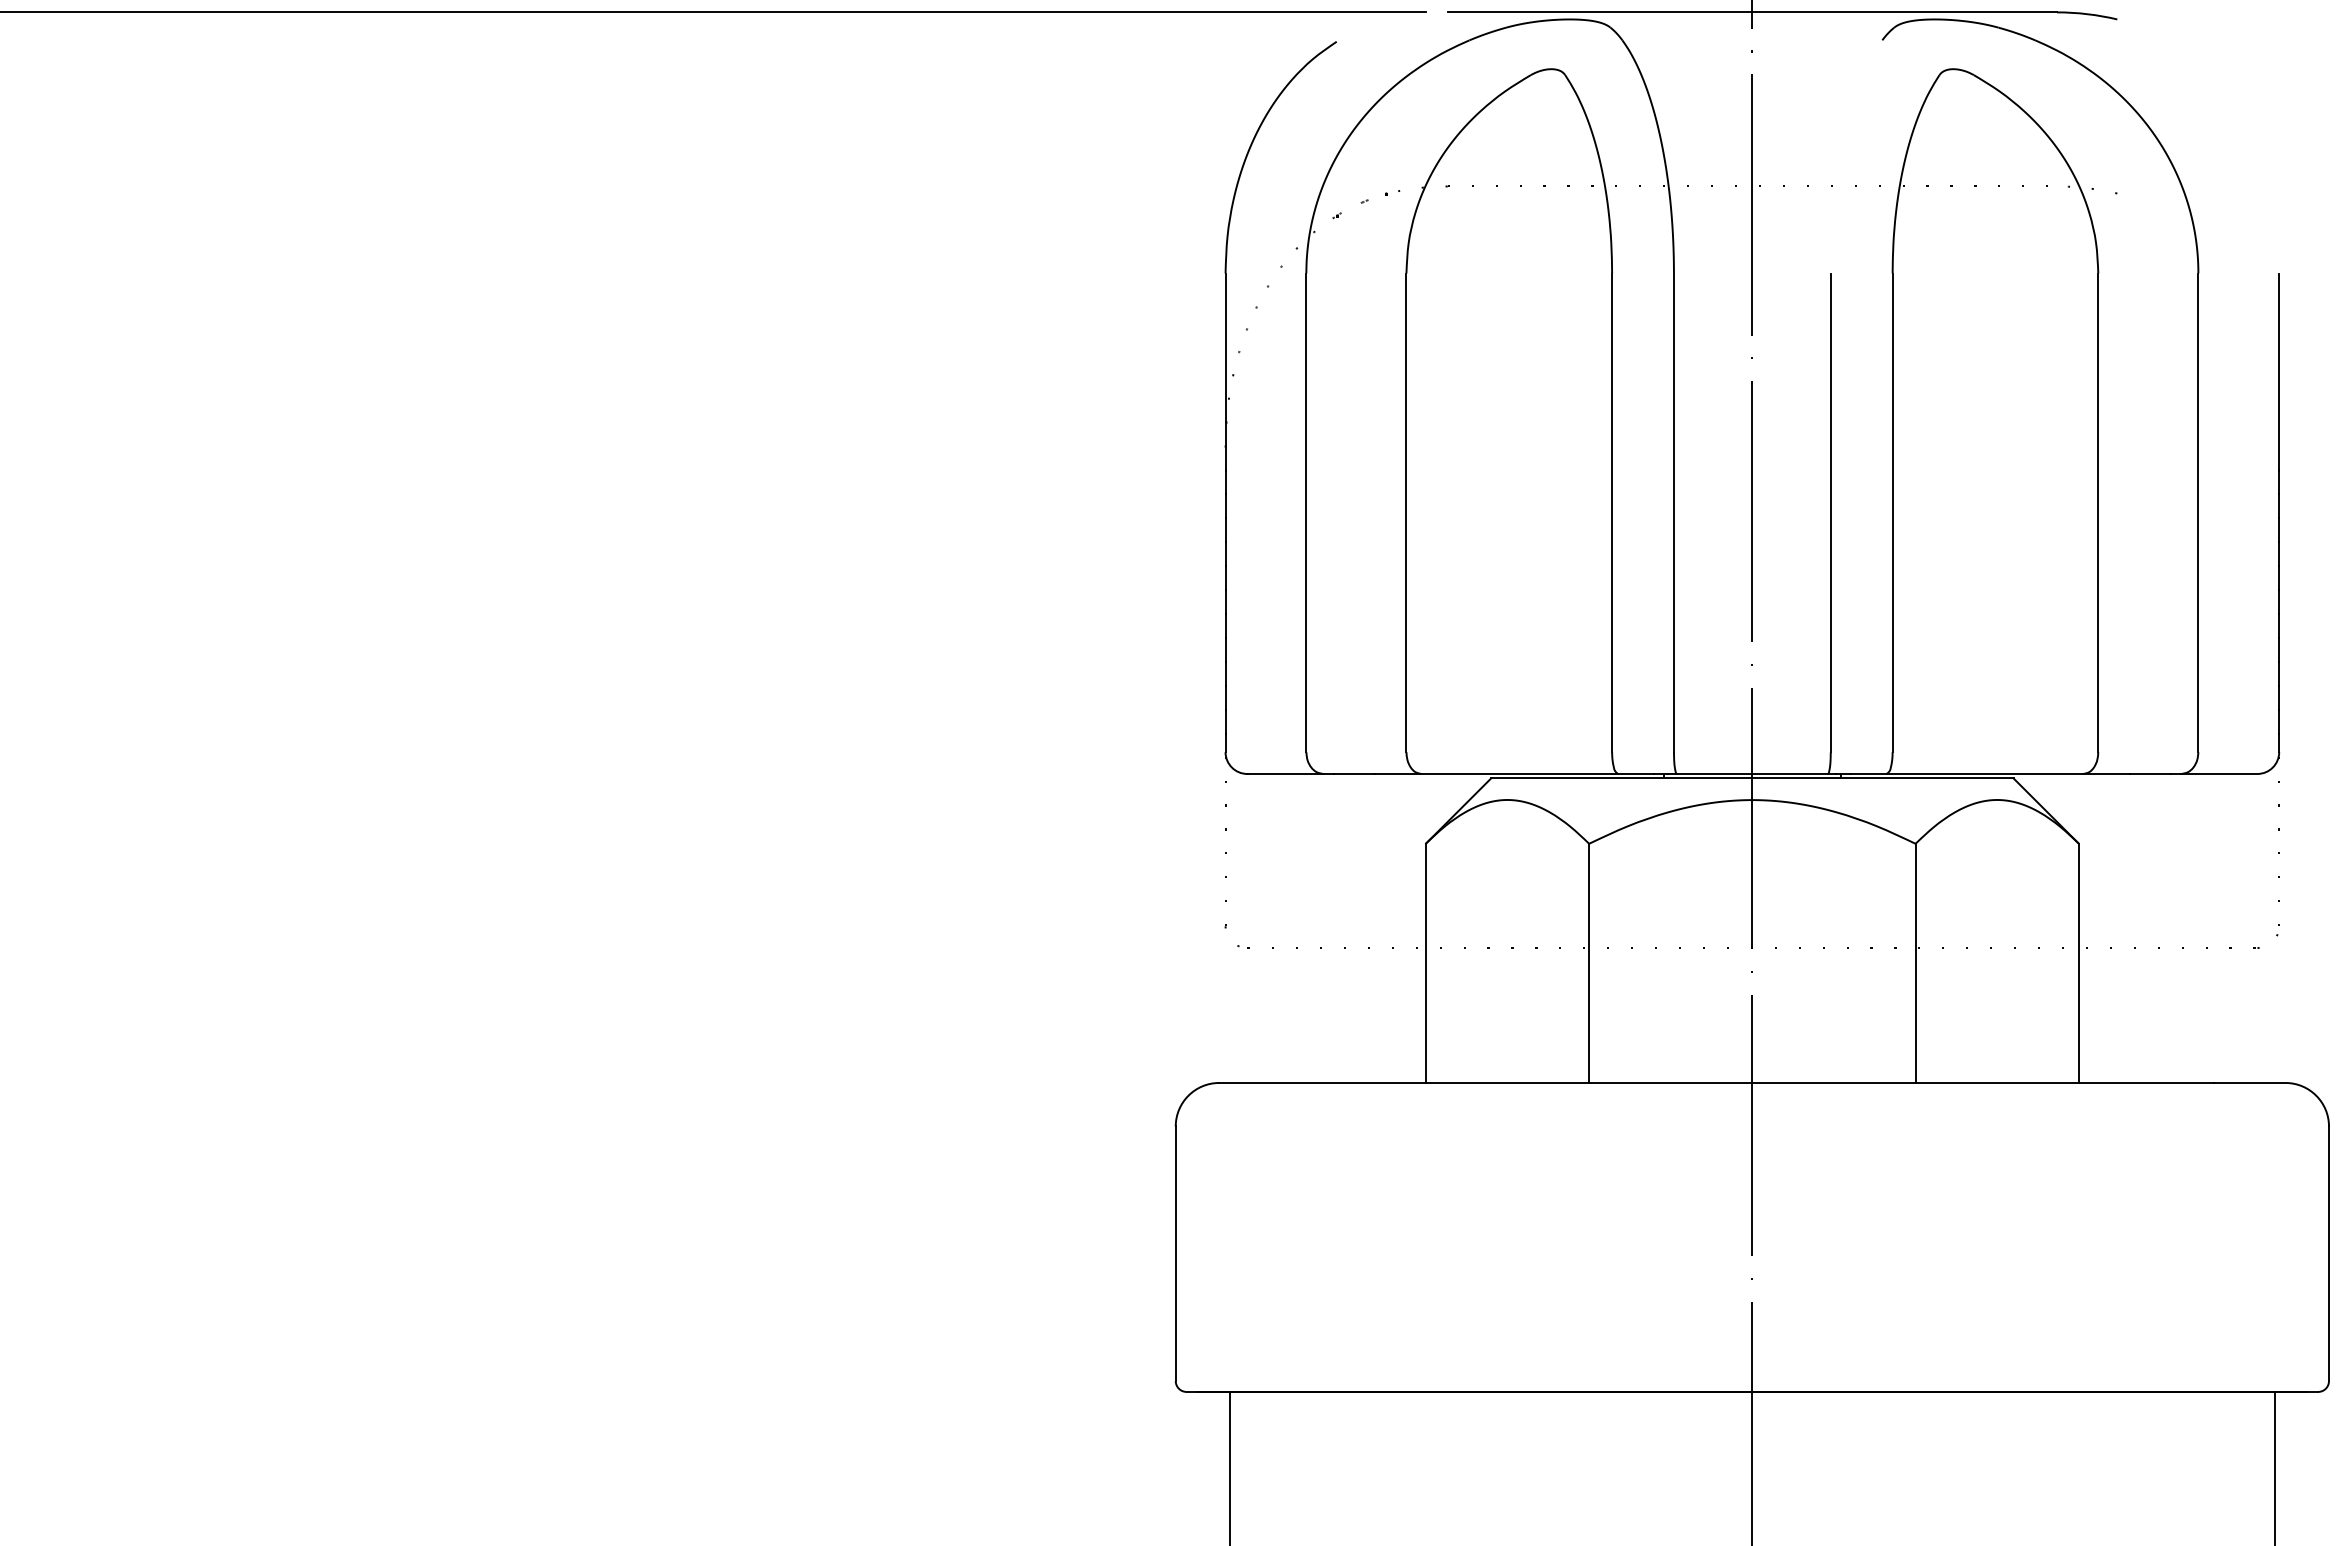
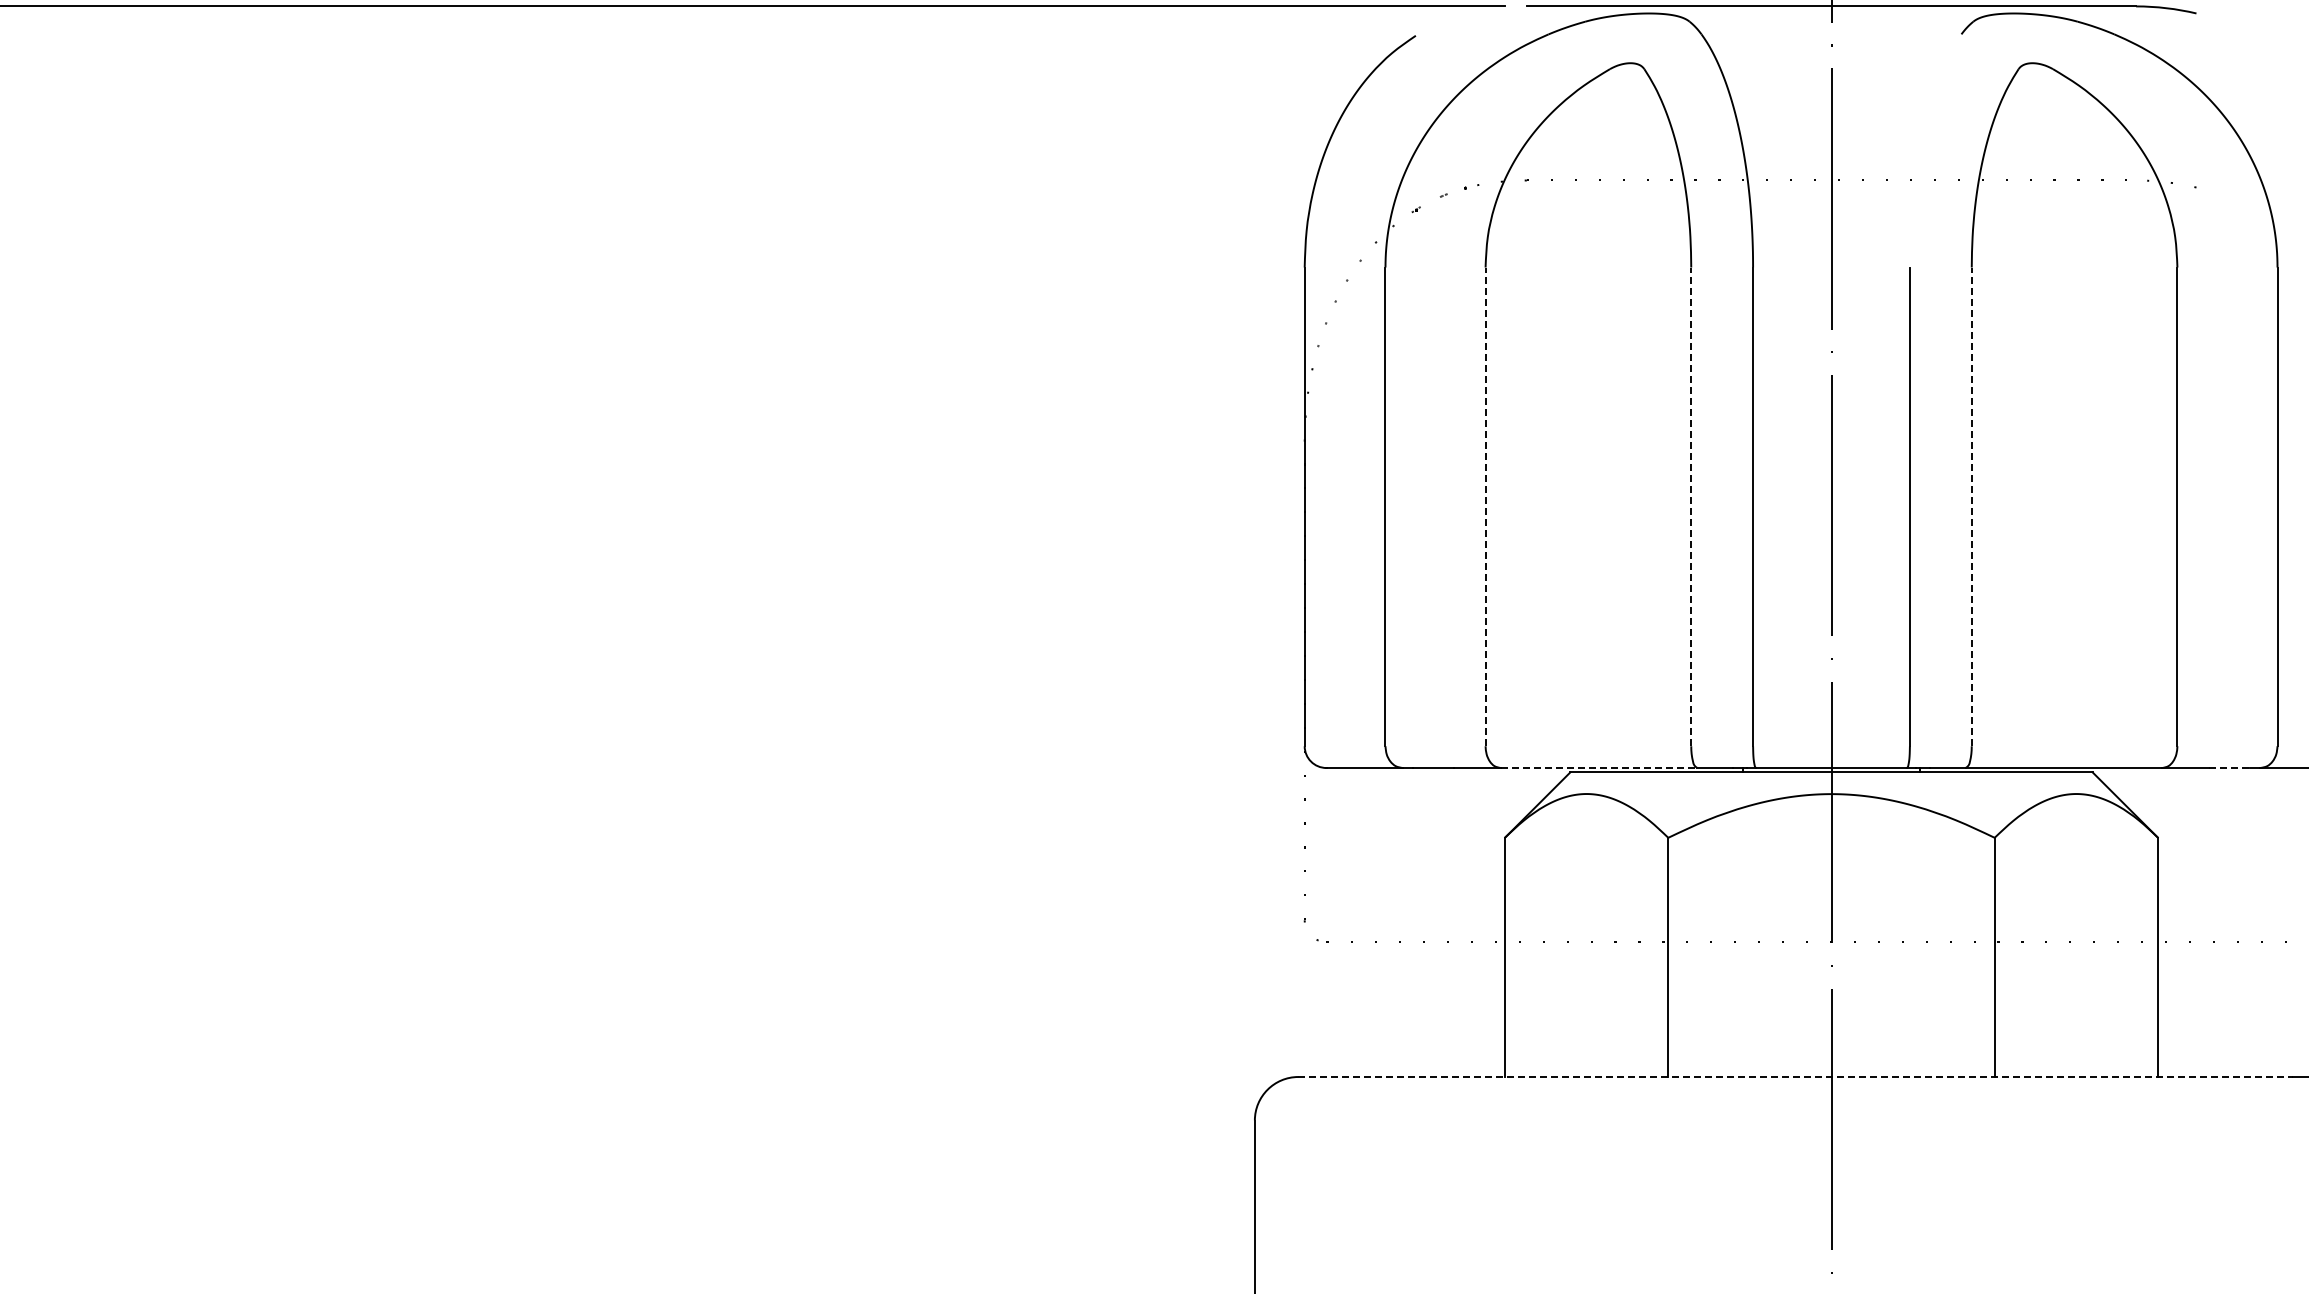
line: (1406, 512) -> (1485, 506), solid -> dashed
line: (1612, 512) -> (1691, 506), solid -> dashed
line: (1892, 512) -> (1971, 506), solid -> dashed
line: (1520, 773) -> (1599, 767), solid -> dashed
line: (2150, 773) -> (2229, 767), solid -> dashed
line: (1717, 1082) -> (1796, 1076), solid -> dashed

